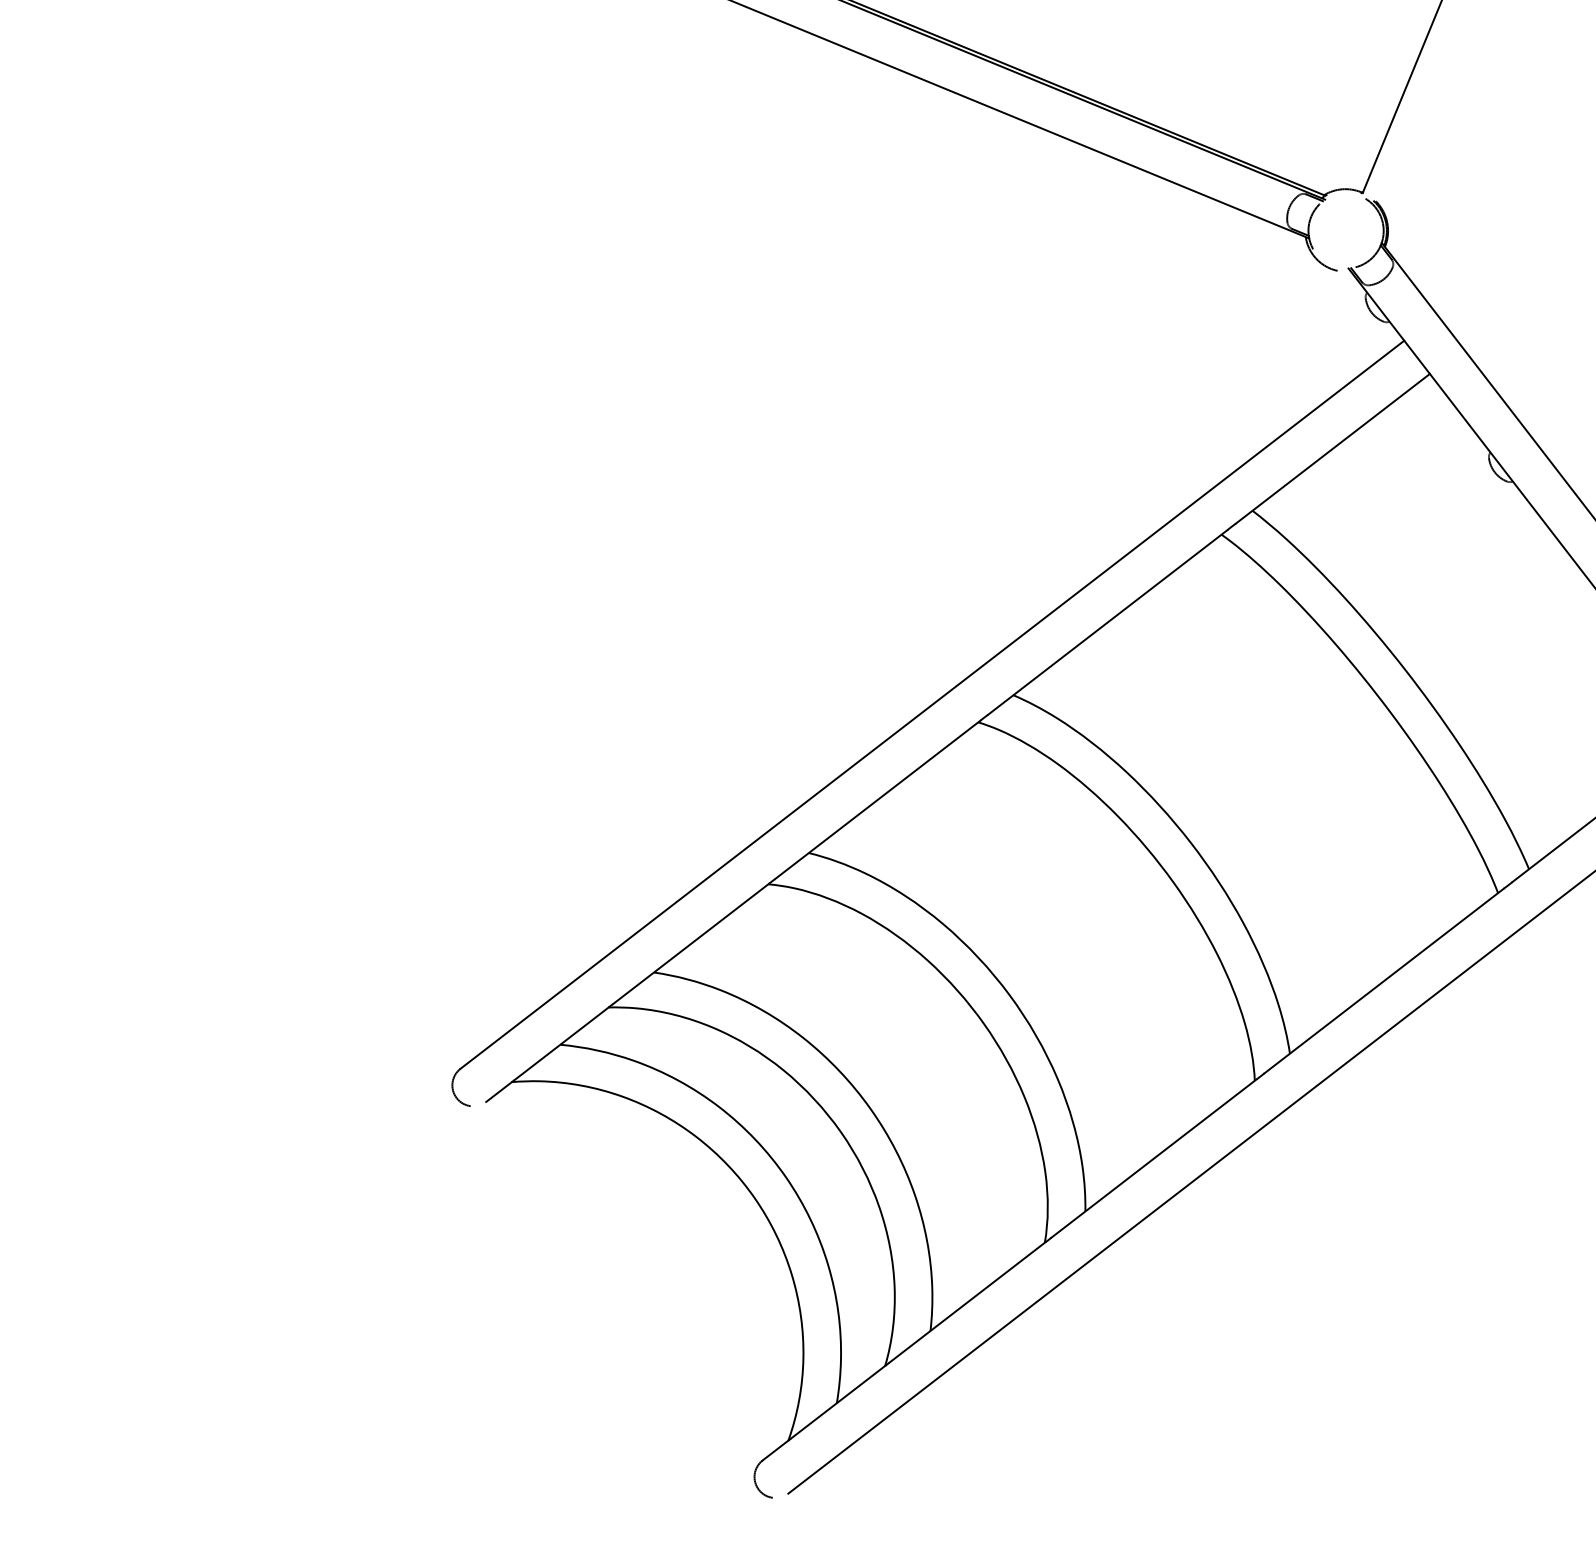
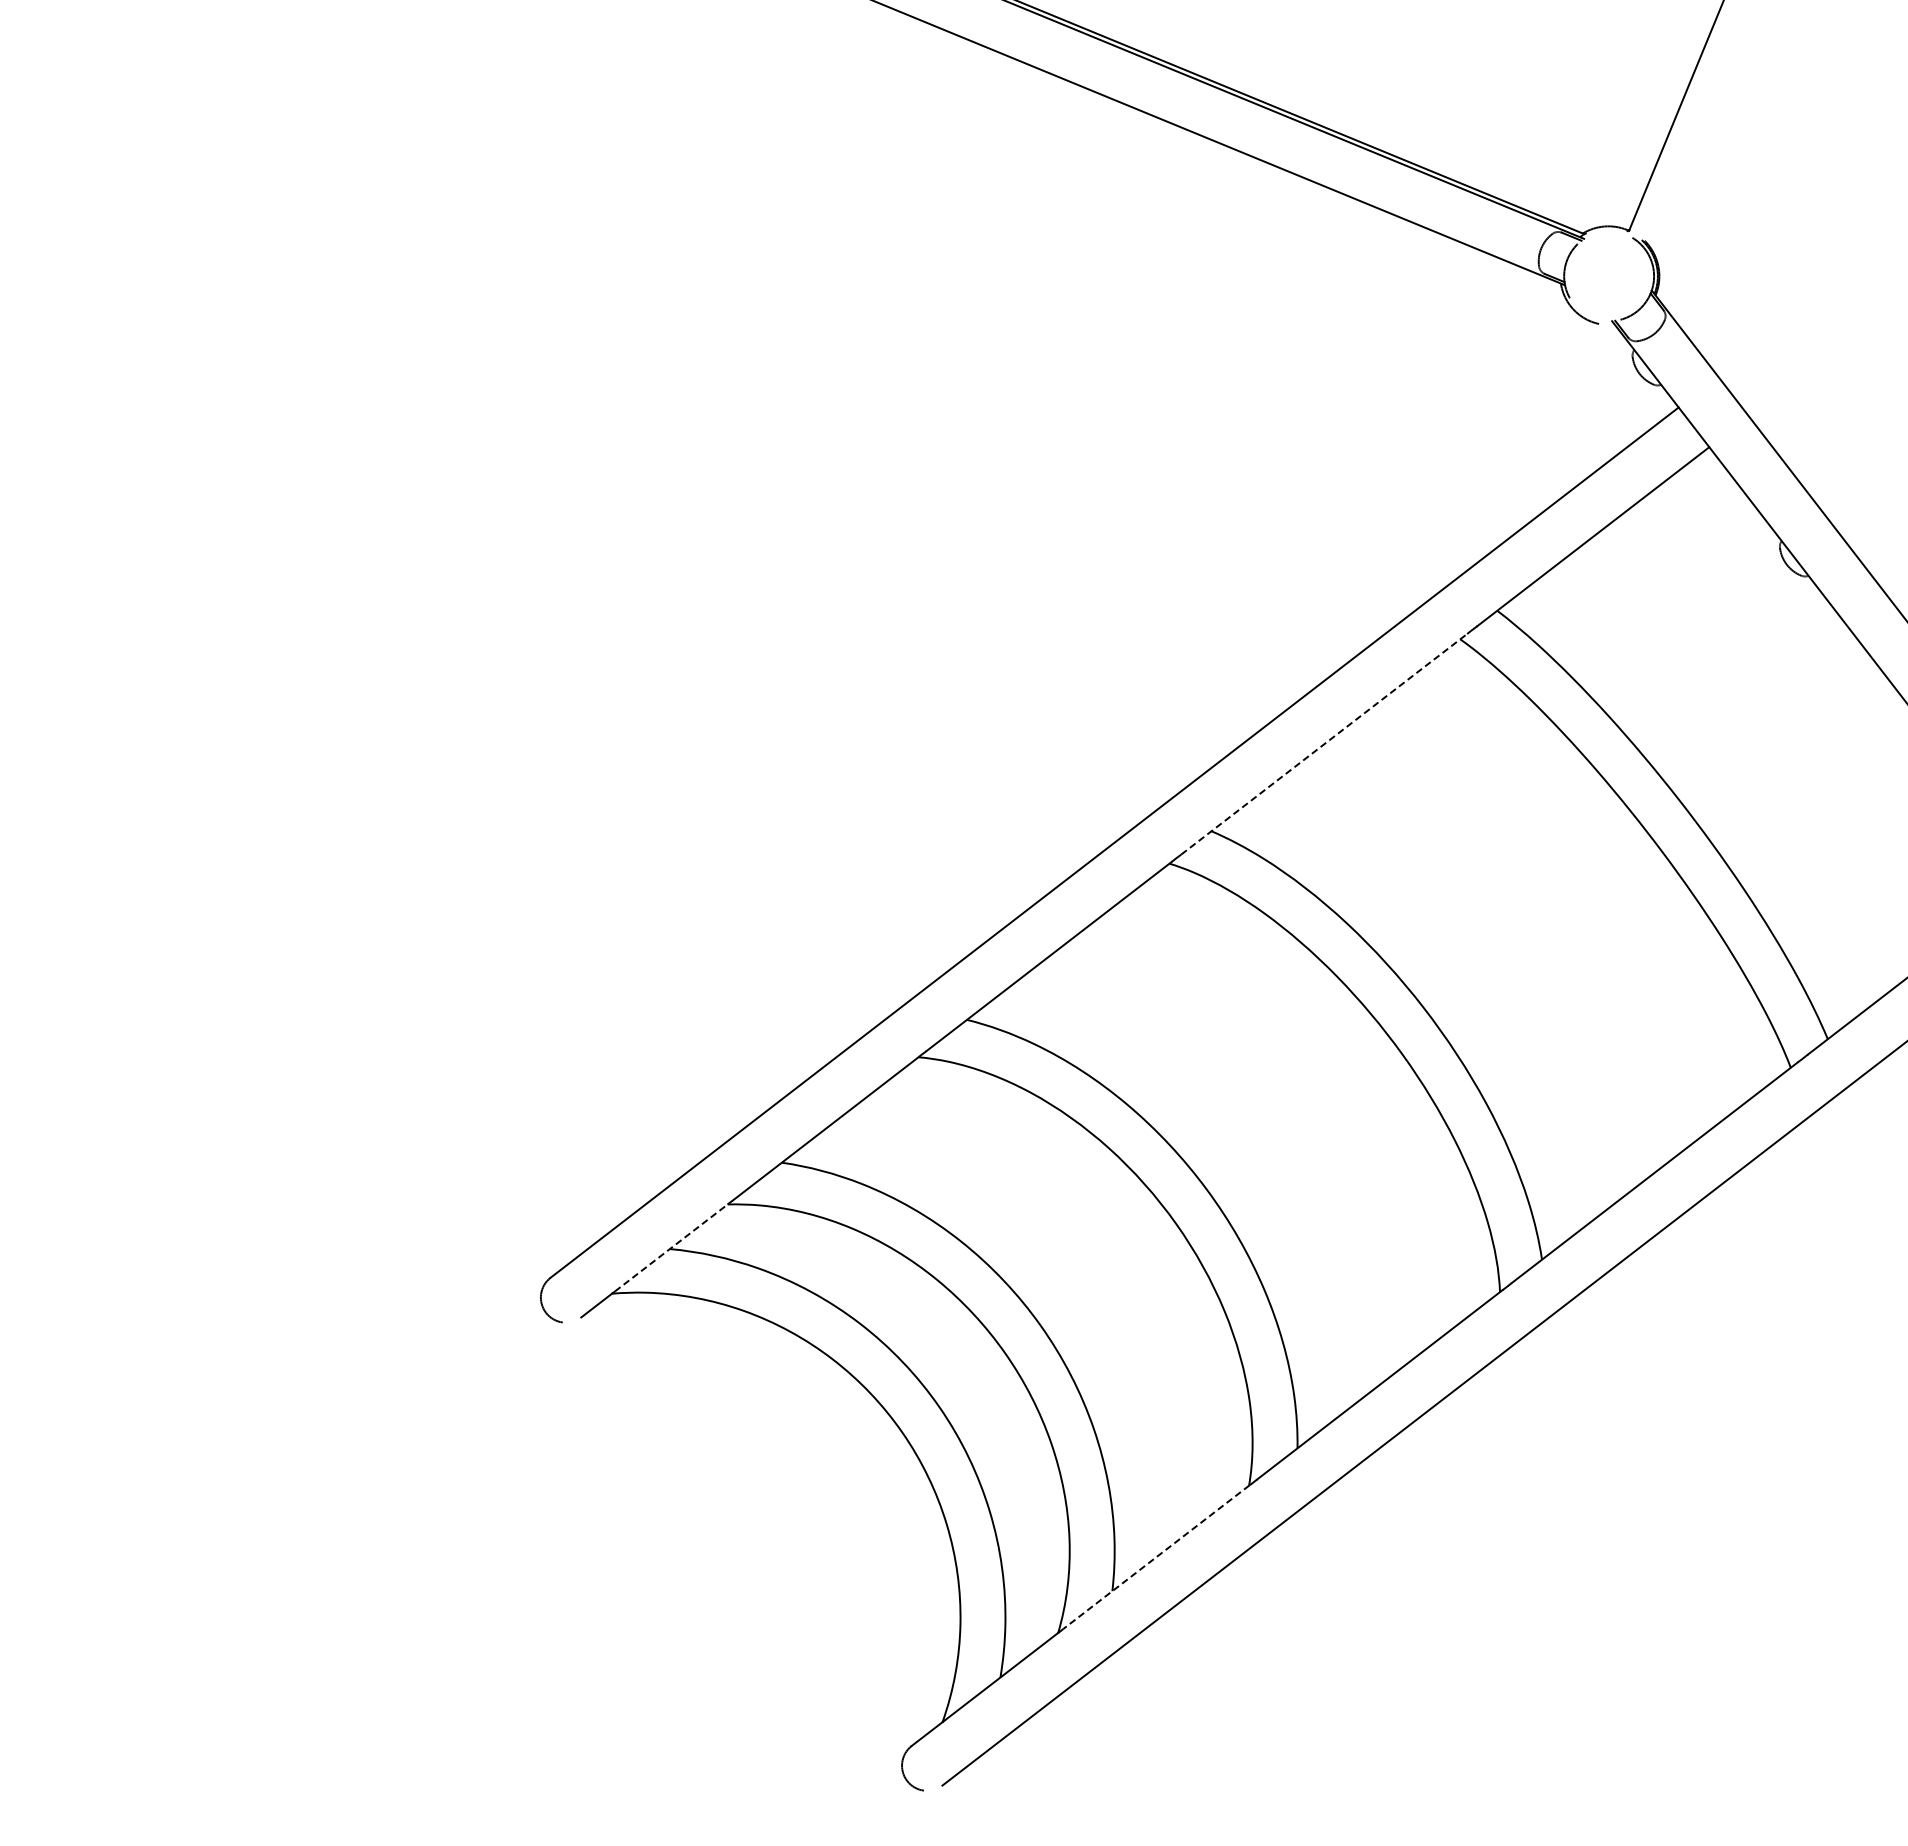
line: (1107, 622) -> (1324, 744), solid -> dashed
line: (561, 1043) -> (671, 1247), solid -> dashed
line: (967, 1302) -> (1156, 1557), solid -> dashed

